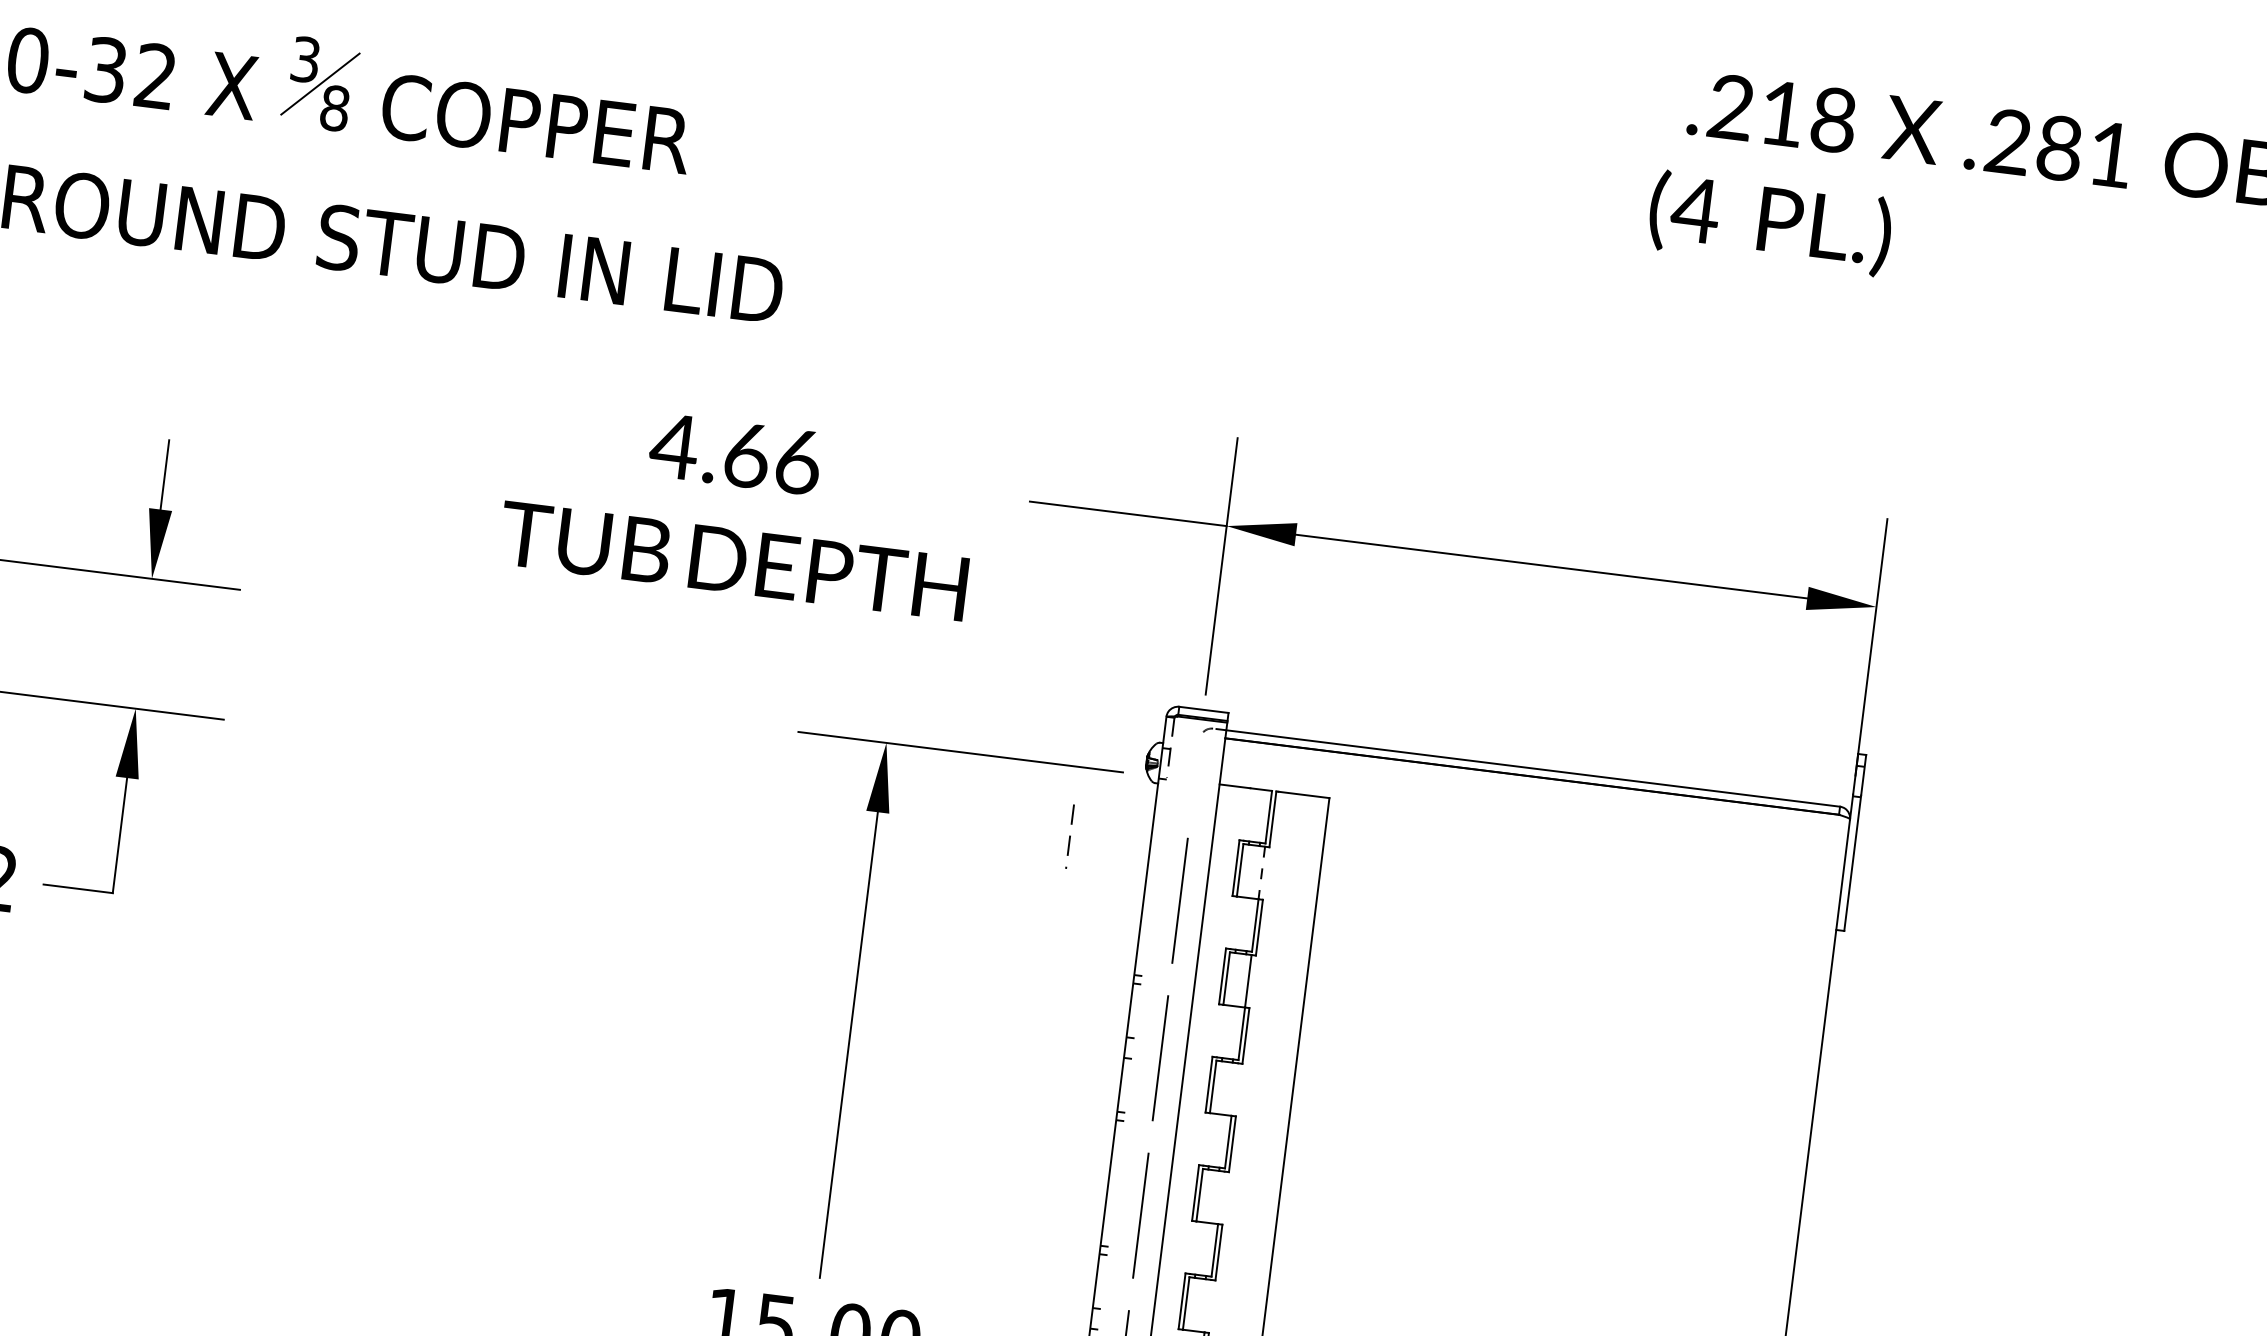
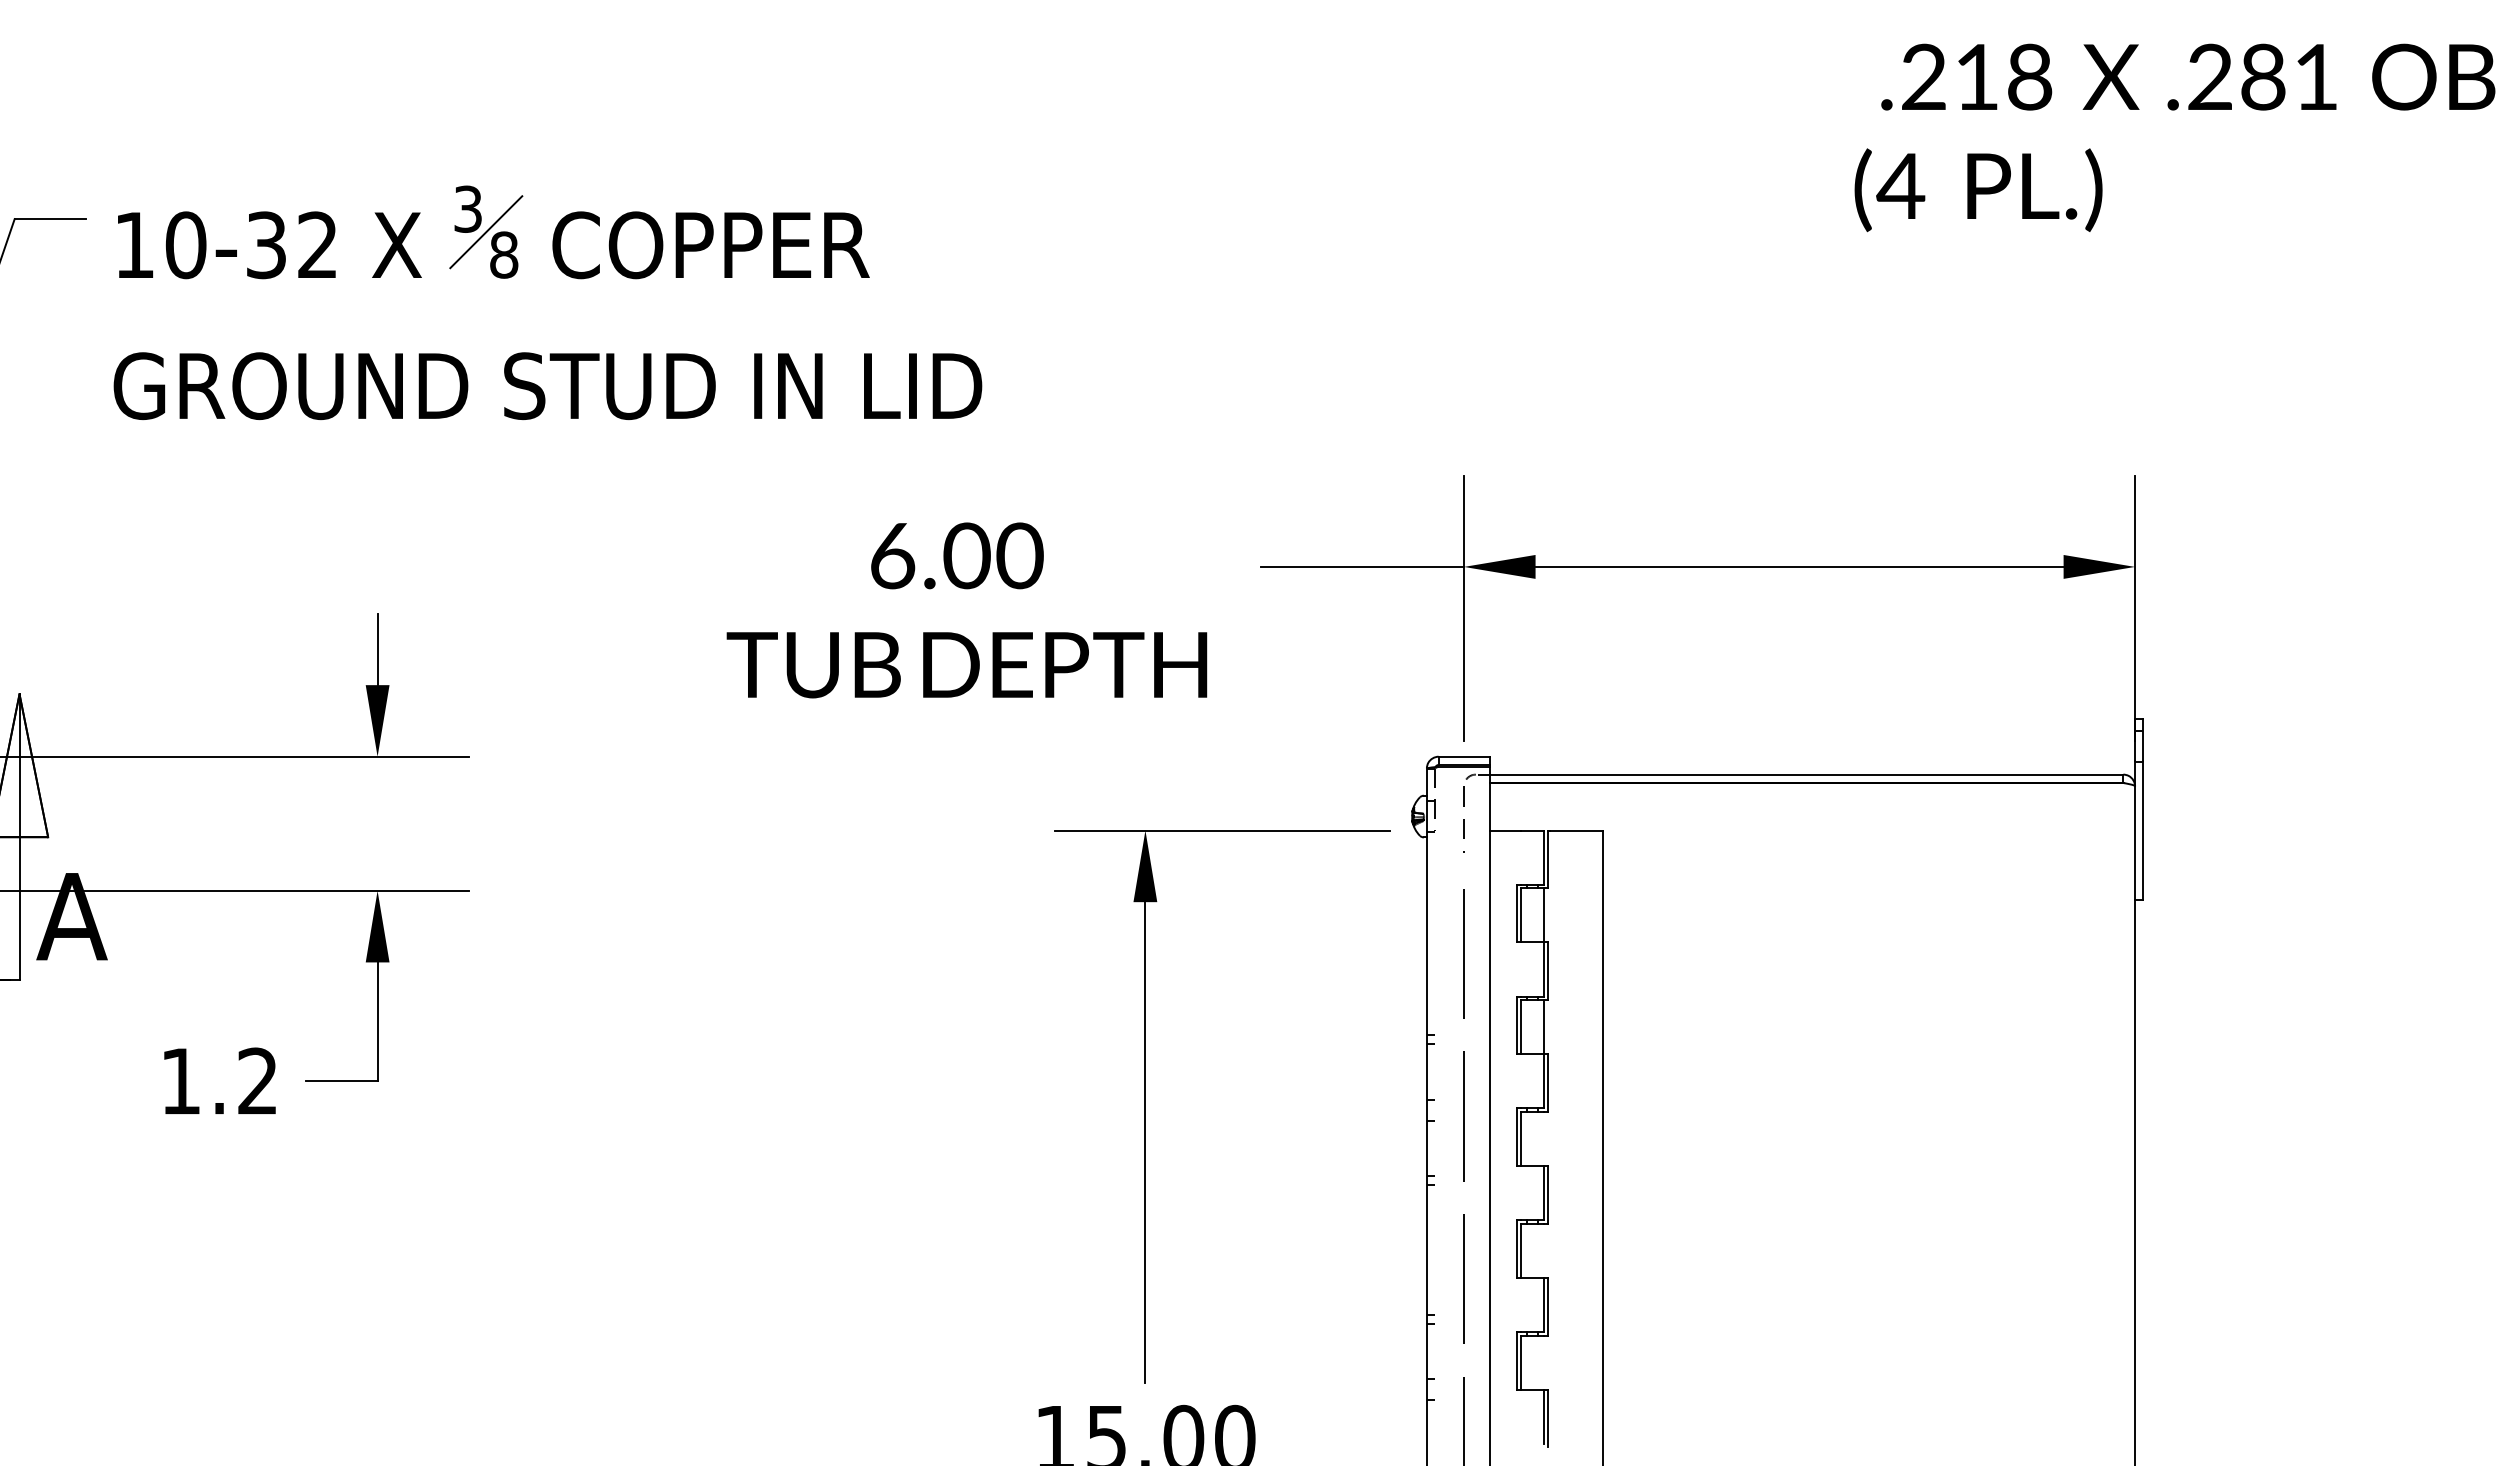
text: (735, 453) -> (955, 555), 4.66 -> 6.00
line: (1069, 836) -> (1463, 819), moved
line: (1261, 873) -> (1543, 915), dashed -> solid

